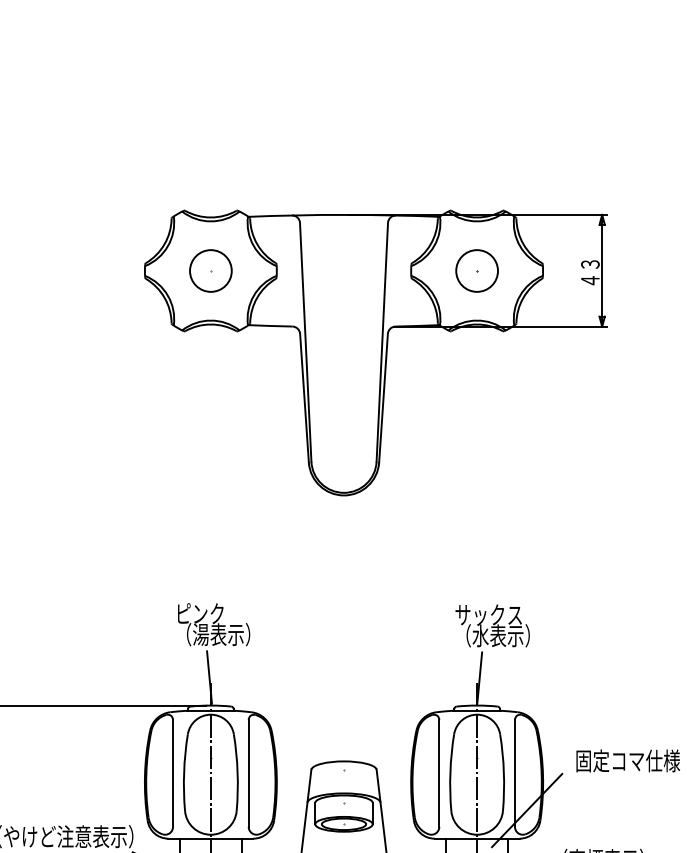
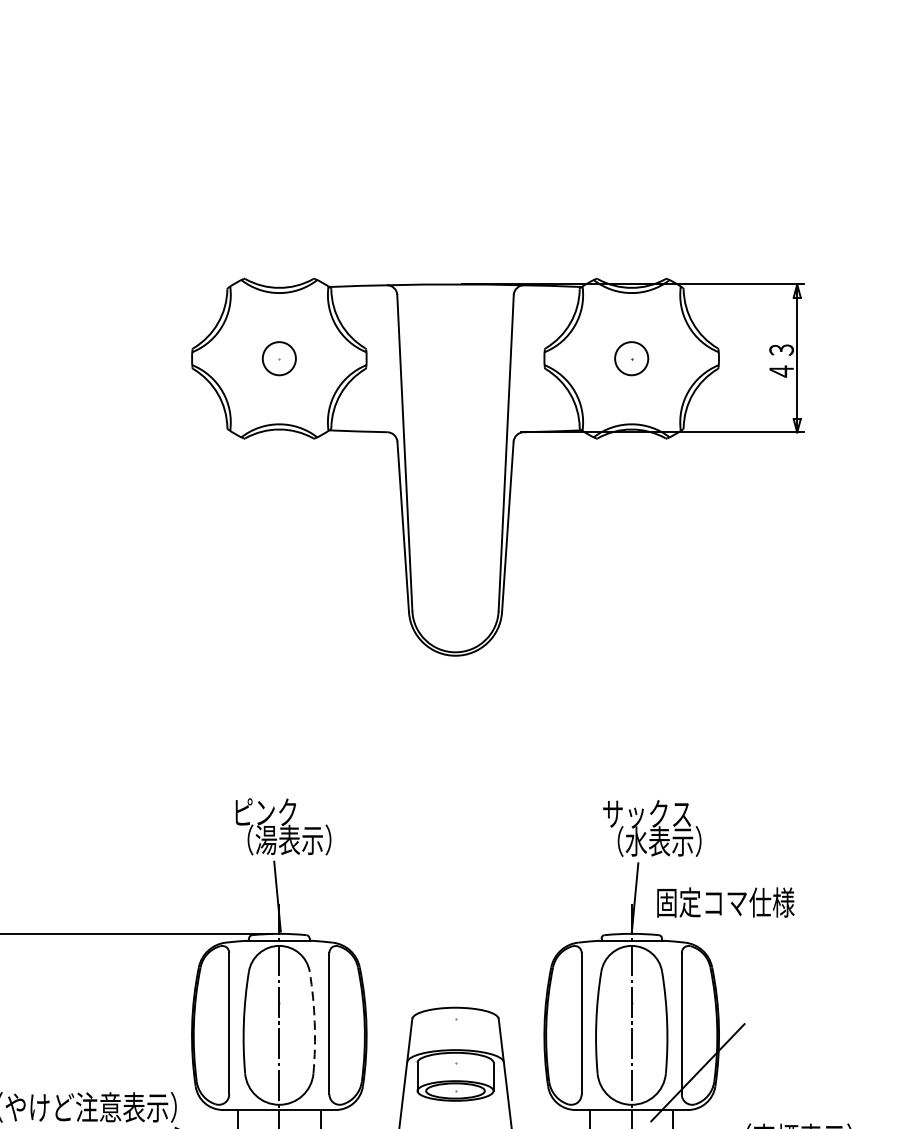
circle: (210, 270) -> (278, 358), size x0.6
circle: (476, 270) -> (630, 358), size x0.6
text: (627, 760) -> (724, 901), moved
arc: (237, 772) -> (314, 1022), solid -> dashed

